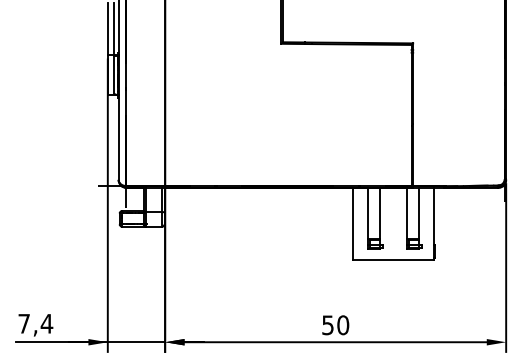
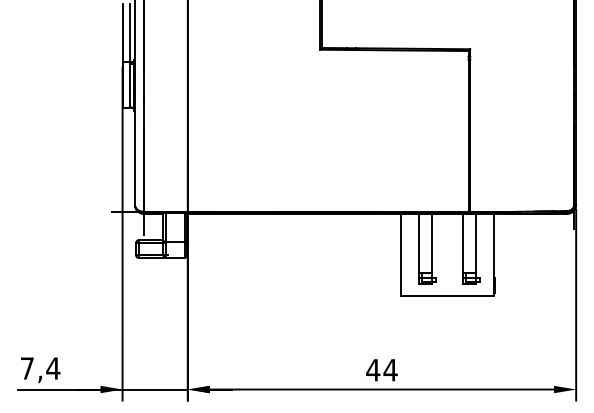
text: (335, 324) -> (381, 369), 50 -> 44

